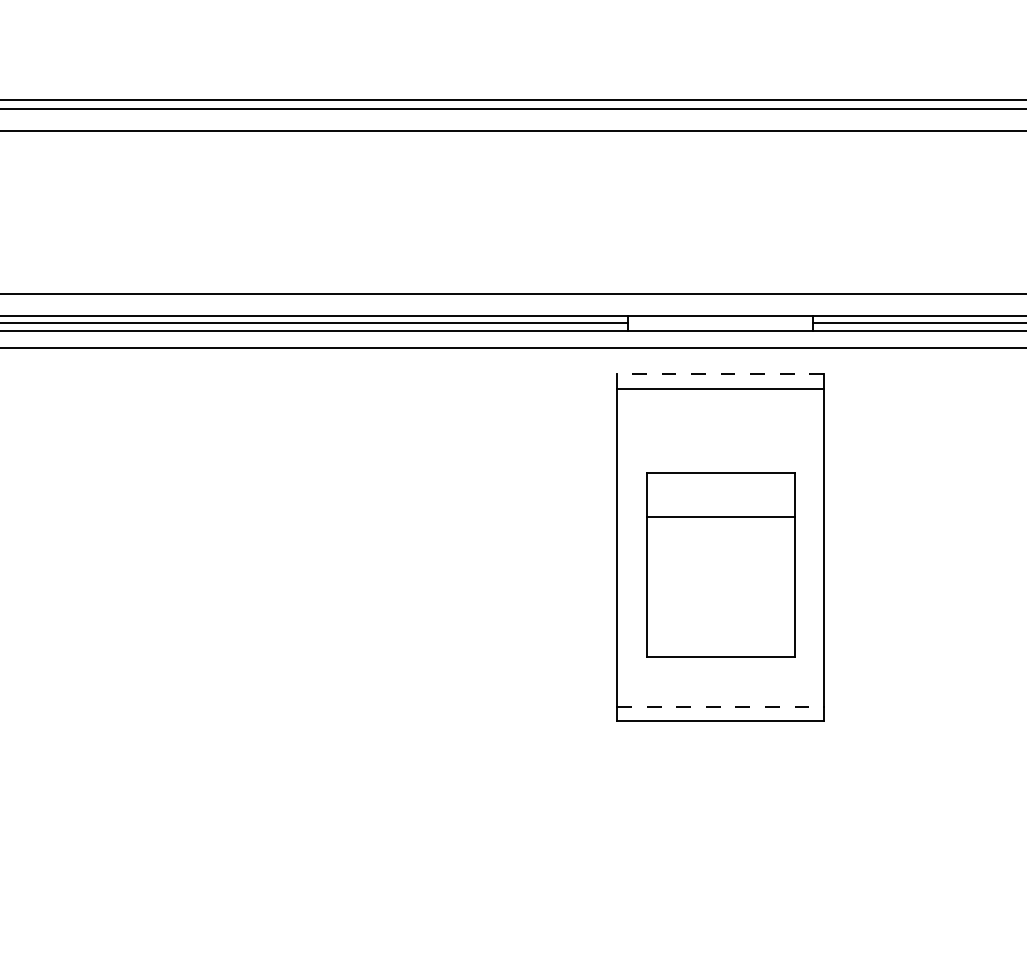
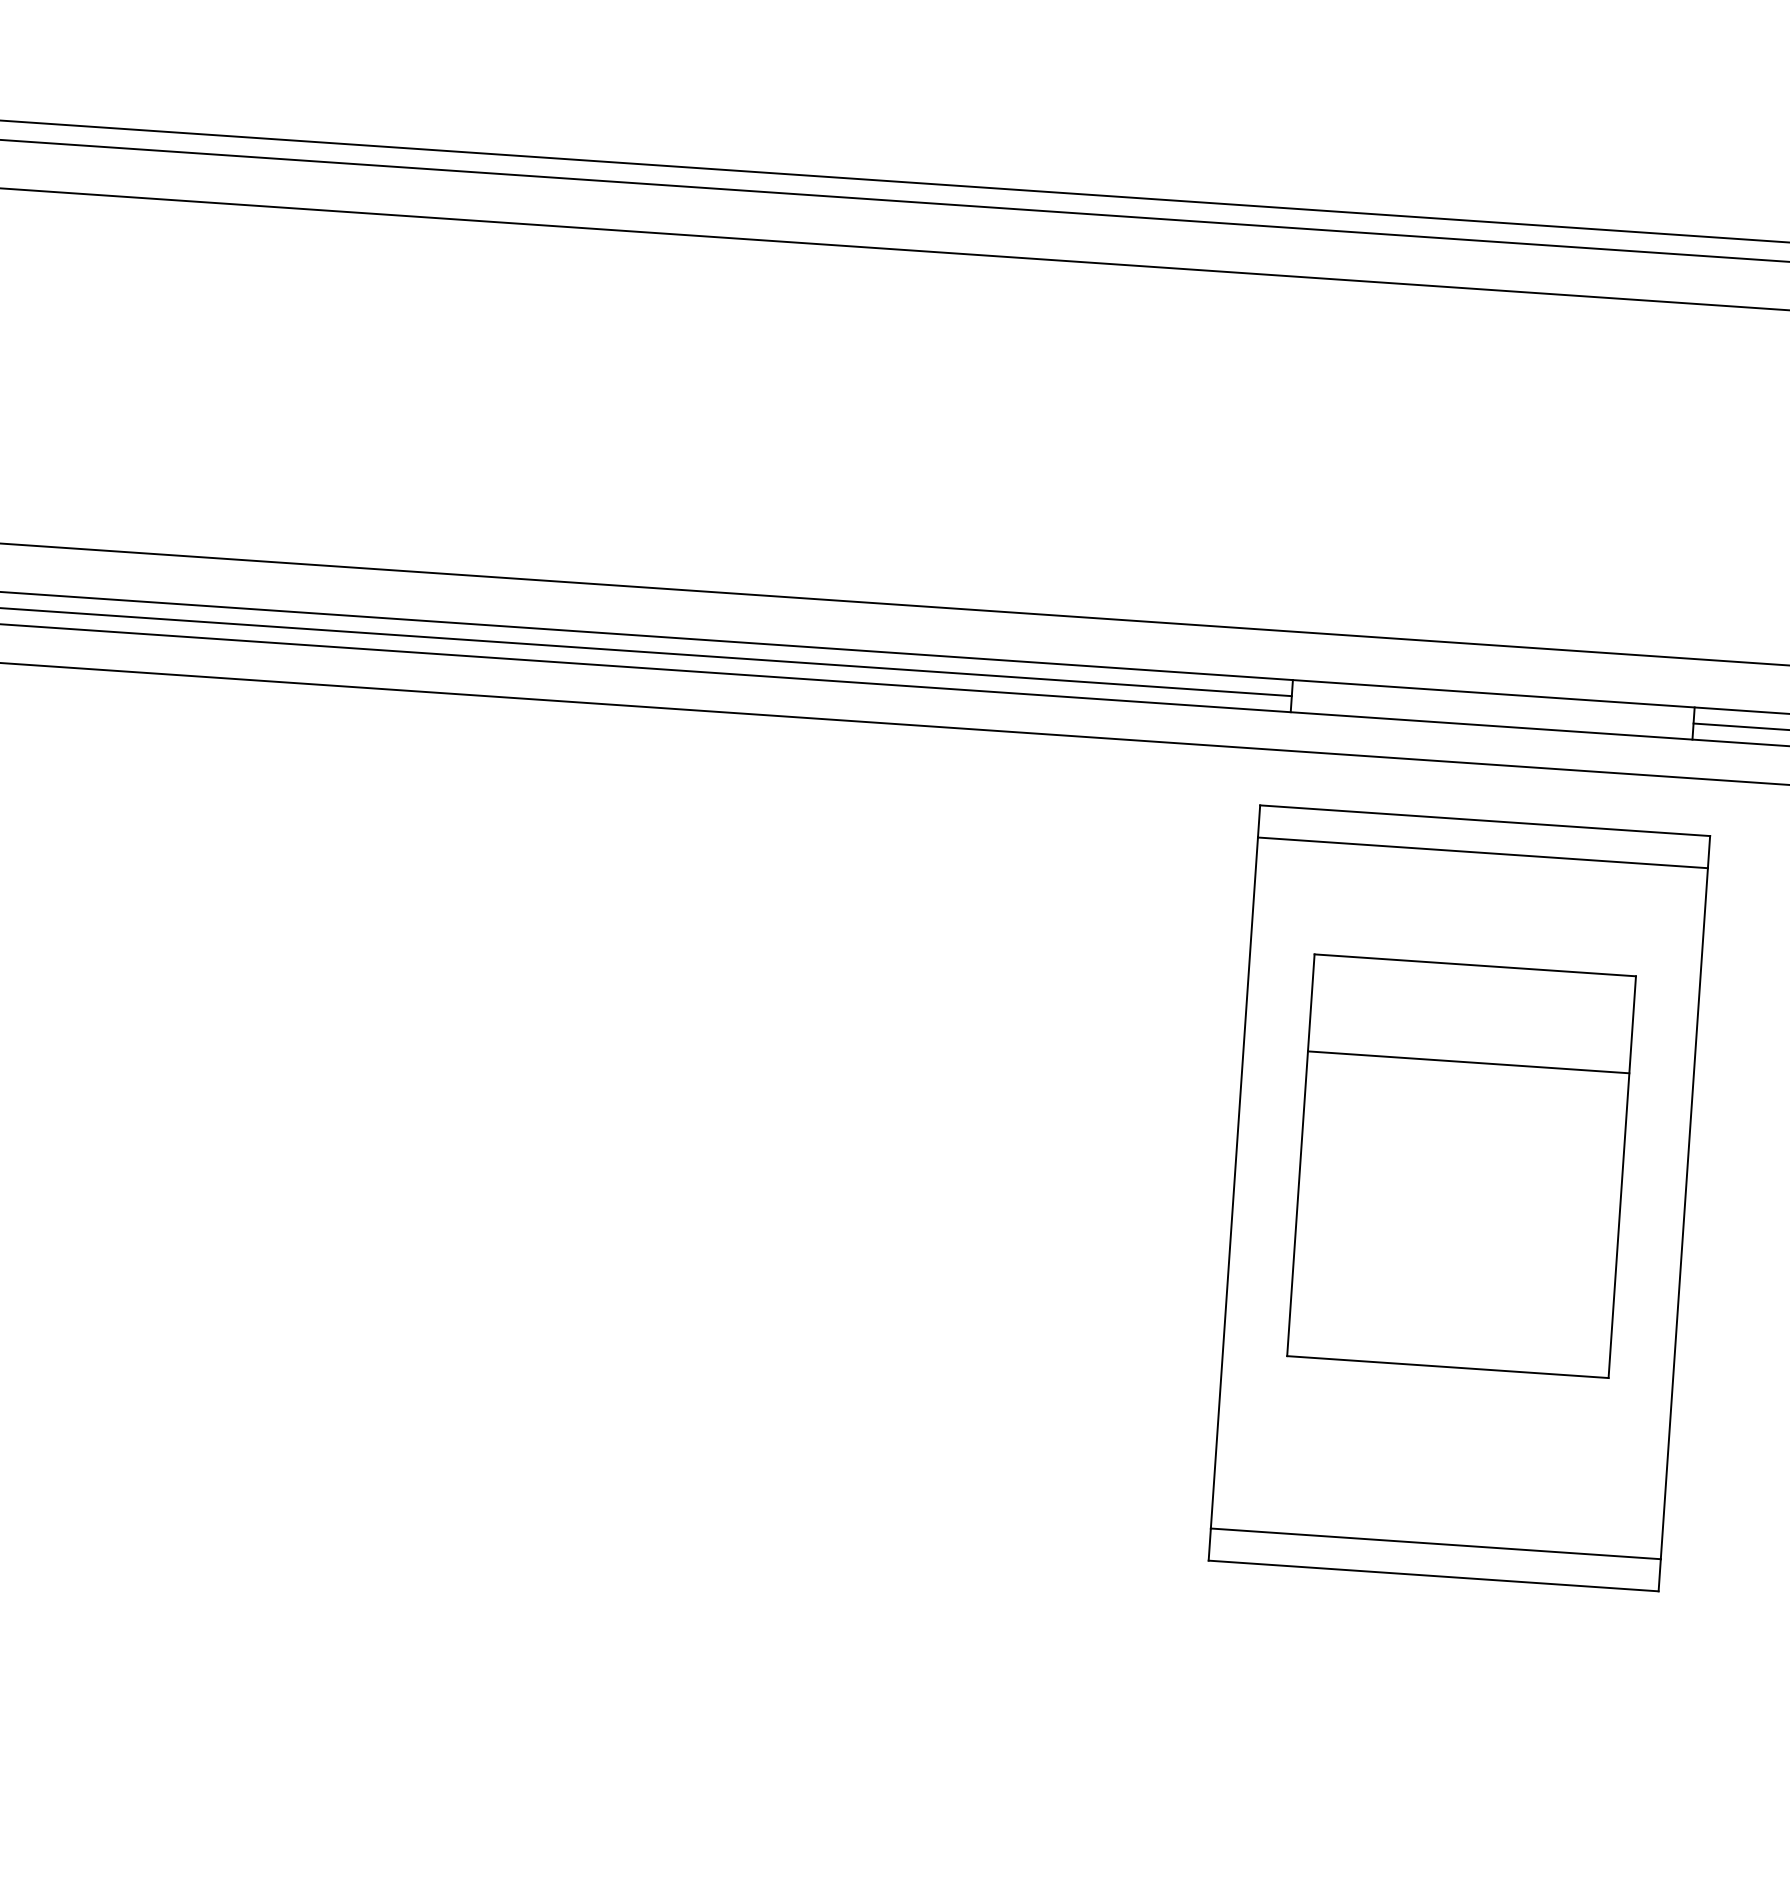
line: (720, 374) -> (1484, 821), dashed -> solid
part: (720, 564) -> (1461, 1165), moved
line: (721, 706) -> (1437, 1543), dashed -> solid

